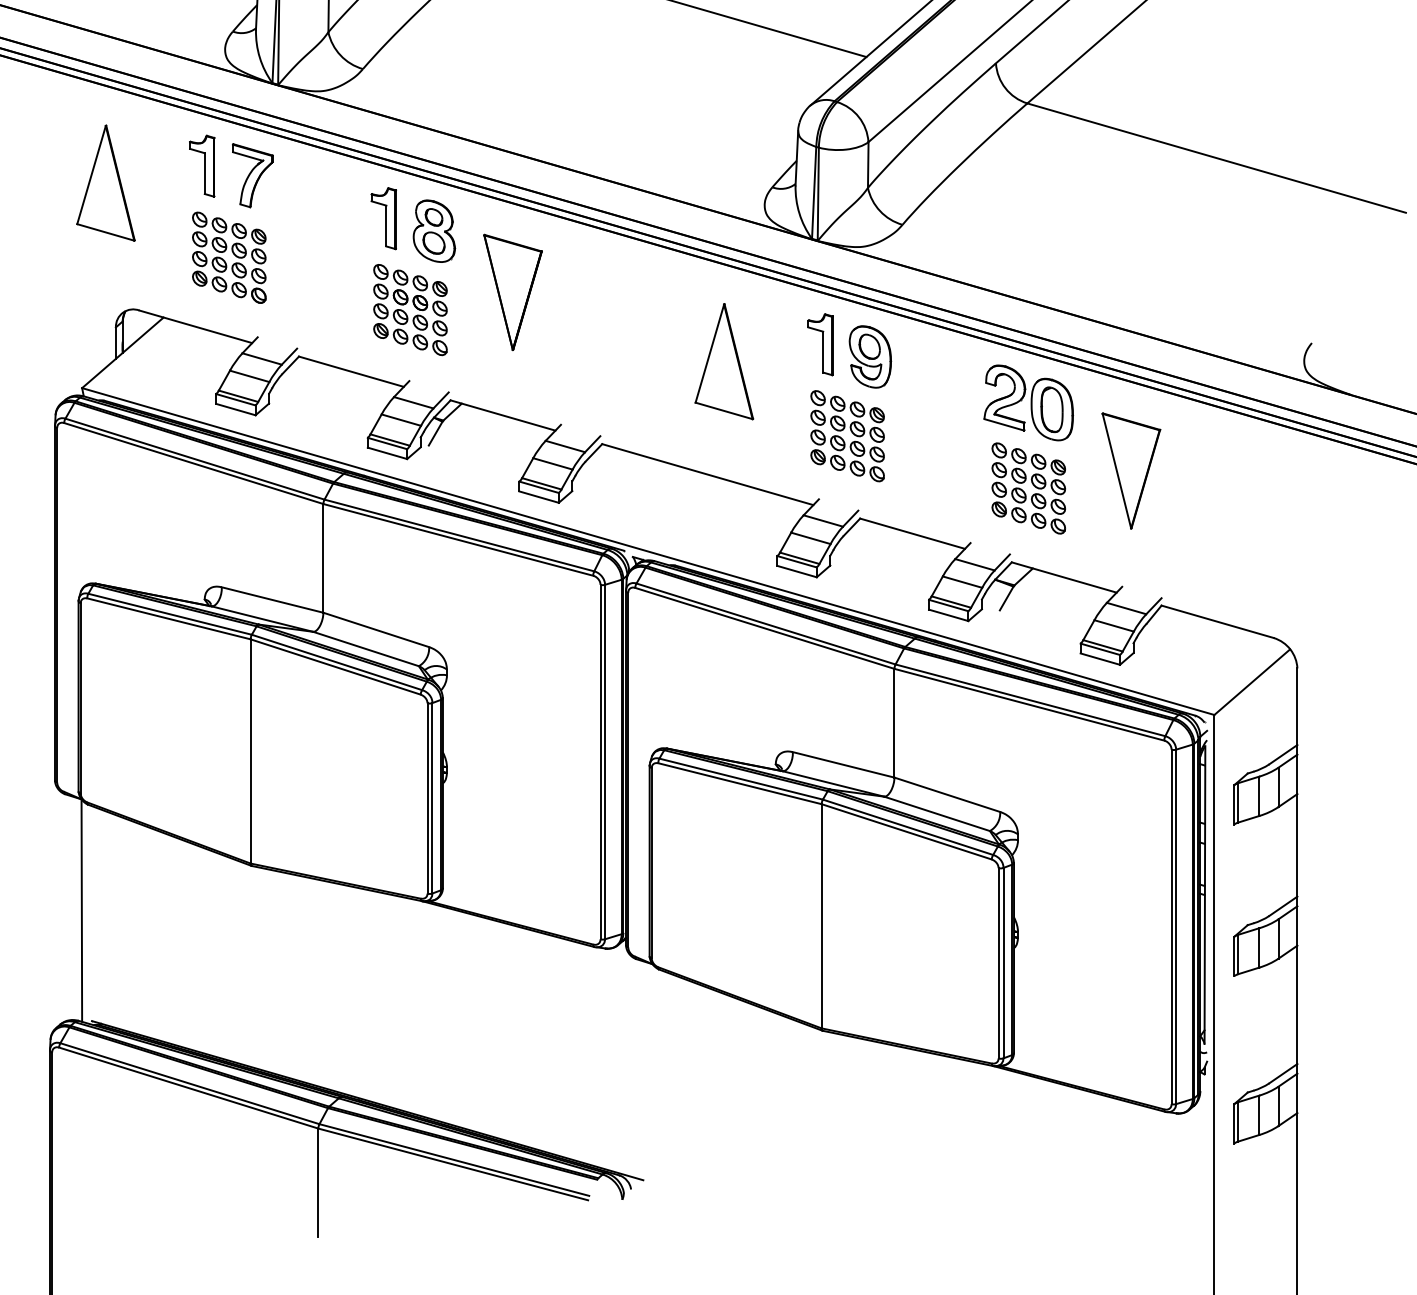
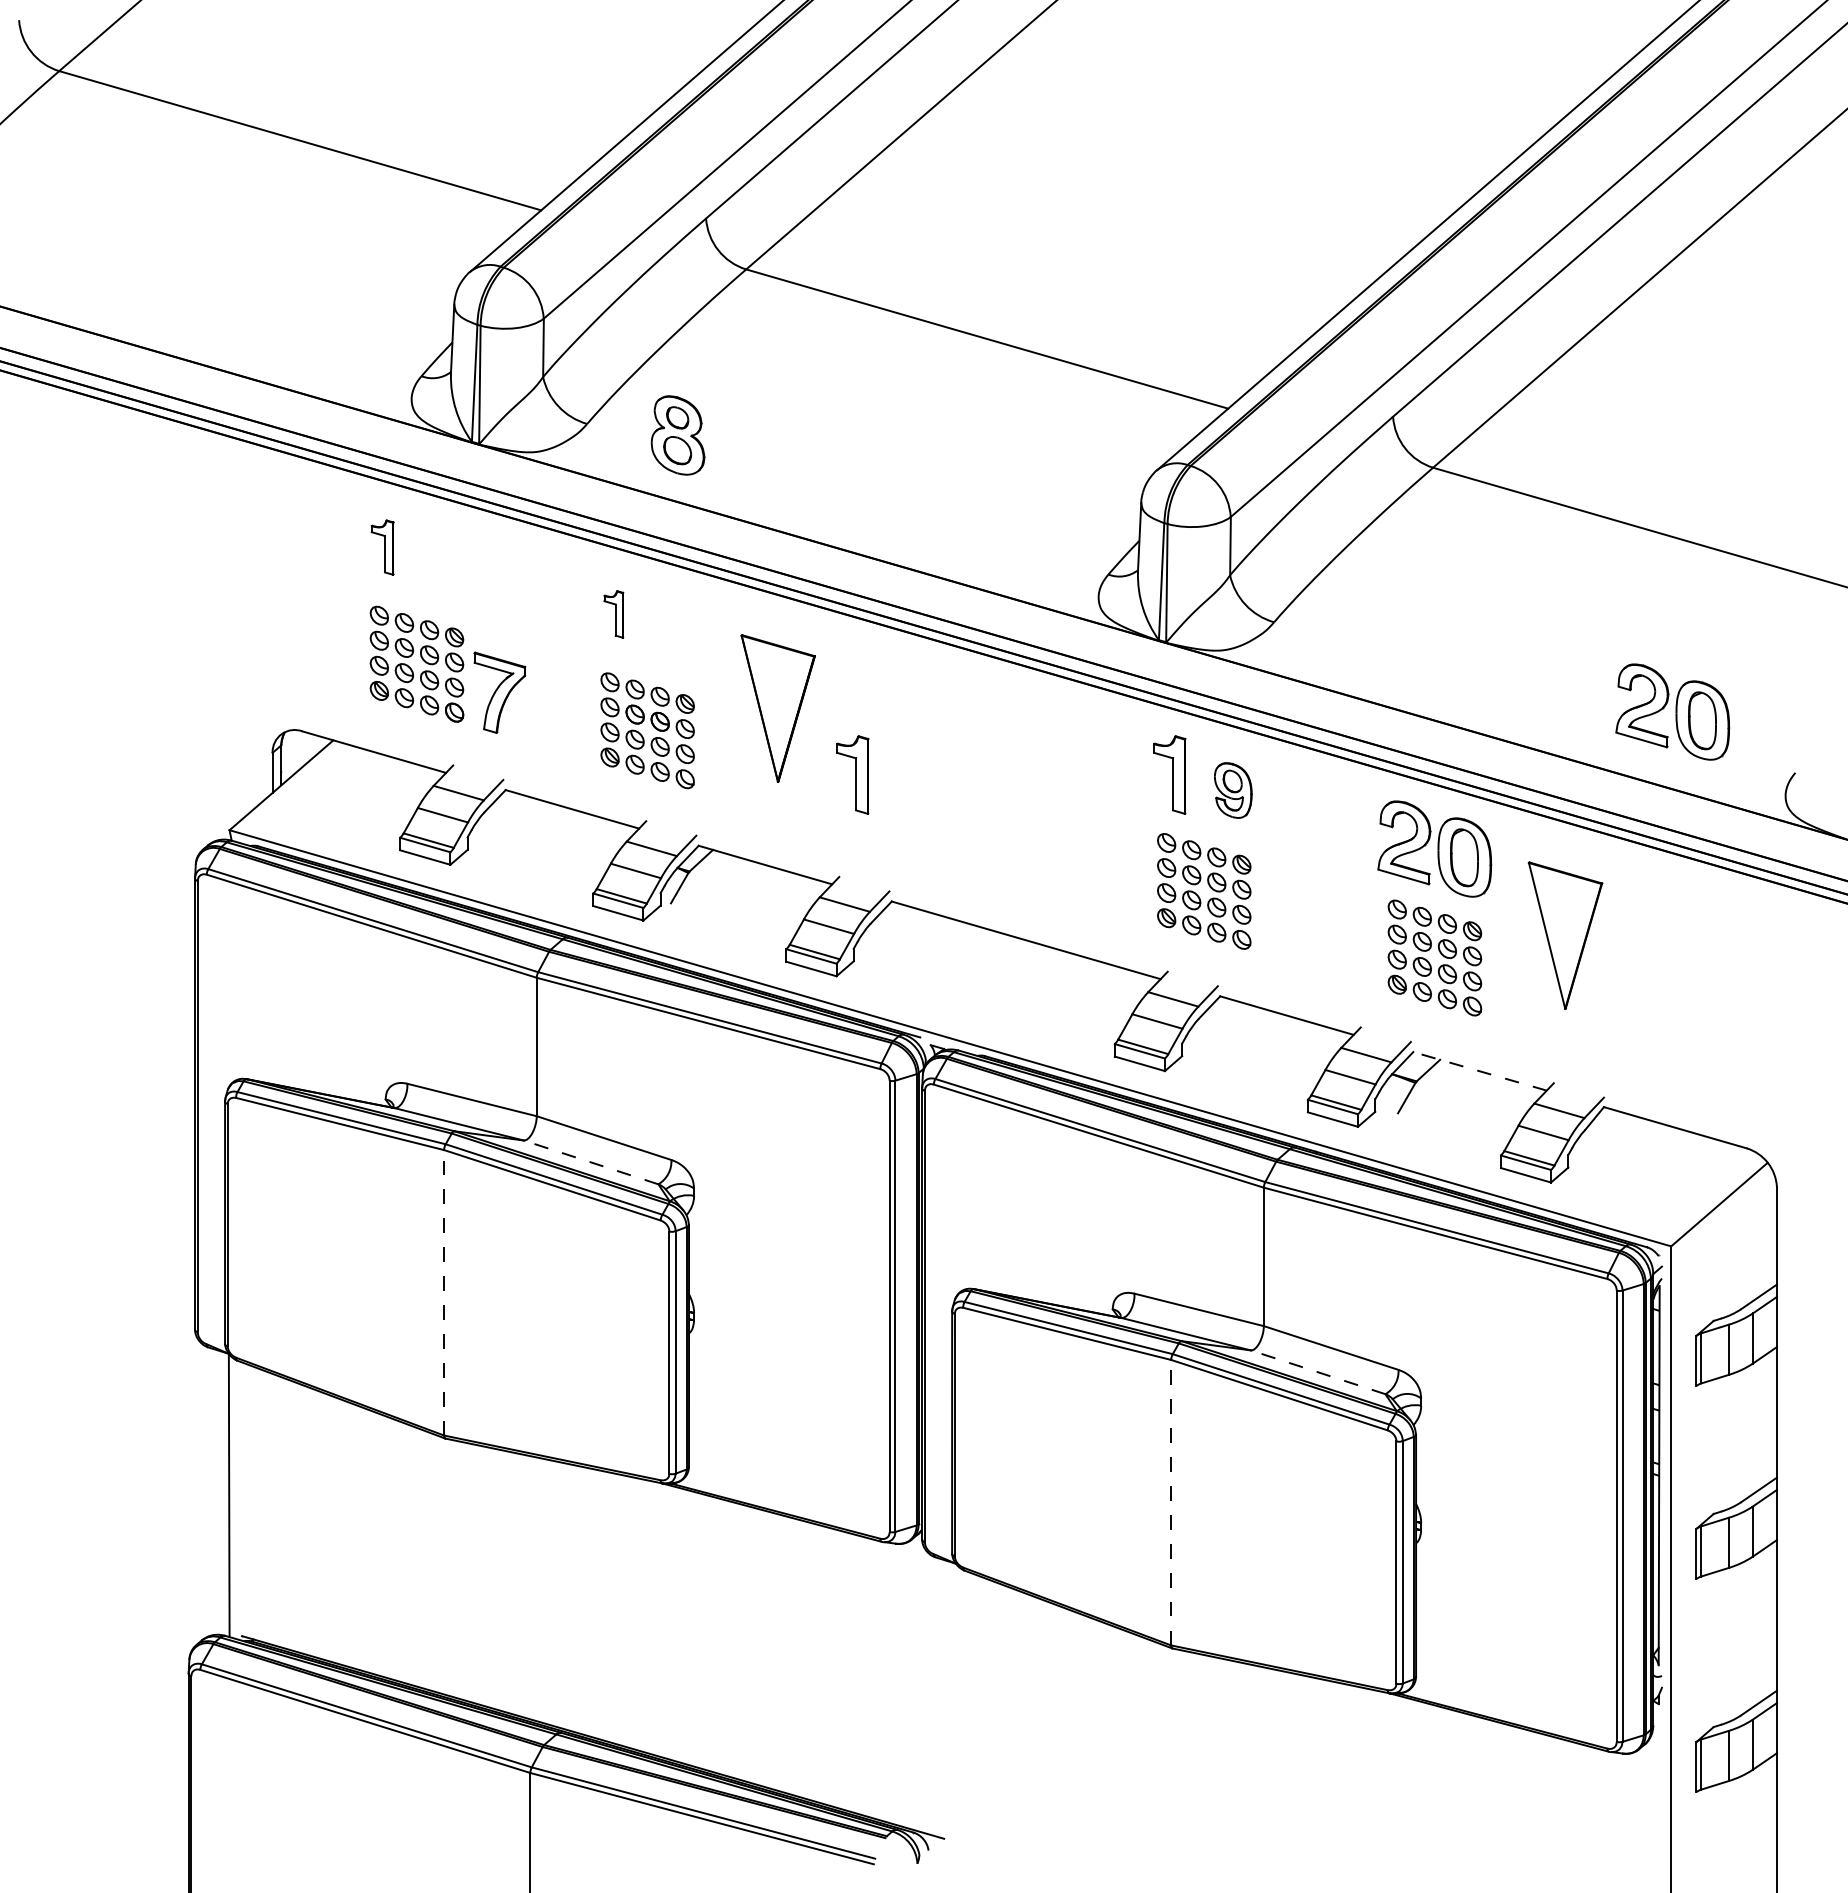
part: (202, 166) -> (382, 547), size x0.7
part: (252, 175) -> (499, 692), moved
part: (105, 183) -> (259, 569), removed
part: (383, 218) -> (613, 614), size x0.6
part: (433, 231) -> (677, 435), moved
part: (1215, 294) -> (1672, 711), added
part: (571, 344) -> (852, 774), added
part: (870, 356) -> (1233, 790), size x0.7
part: (723, 361) -> (1046, 796), removed
line: (1063, 577) -> (1479, 1071), solid -> dashed
line: (366, 649) -> (591, 1162), solid -> dashed
line: (250, 751) -> (444, 1292), solid -> dashed
line: (937, 814) -> (1318, 1372), solid -> dashed
line: (821, 916) -> (1171, 1502), solid -> dashed

